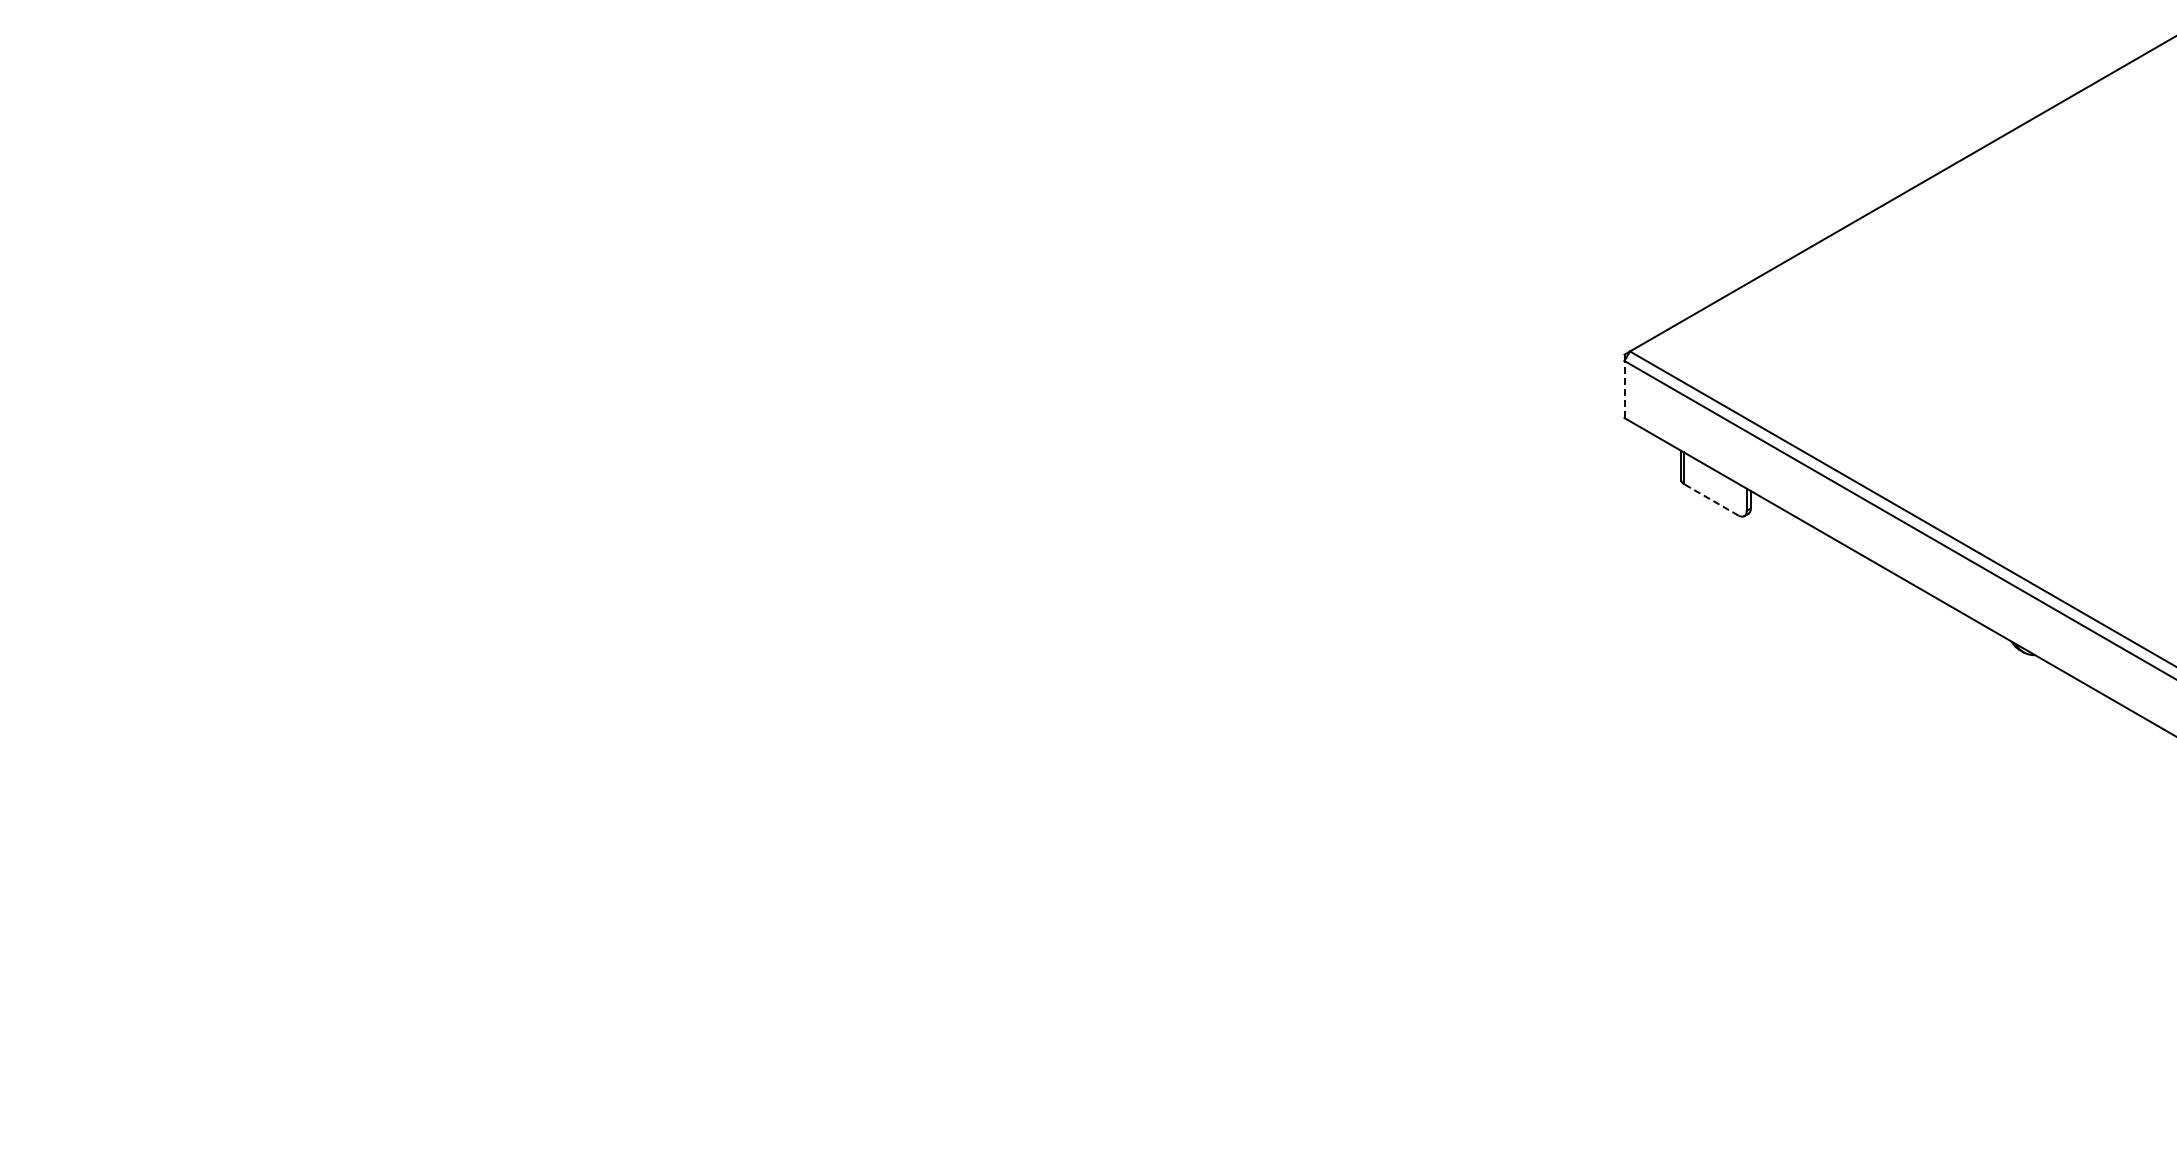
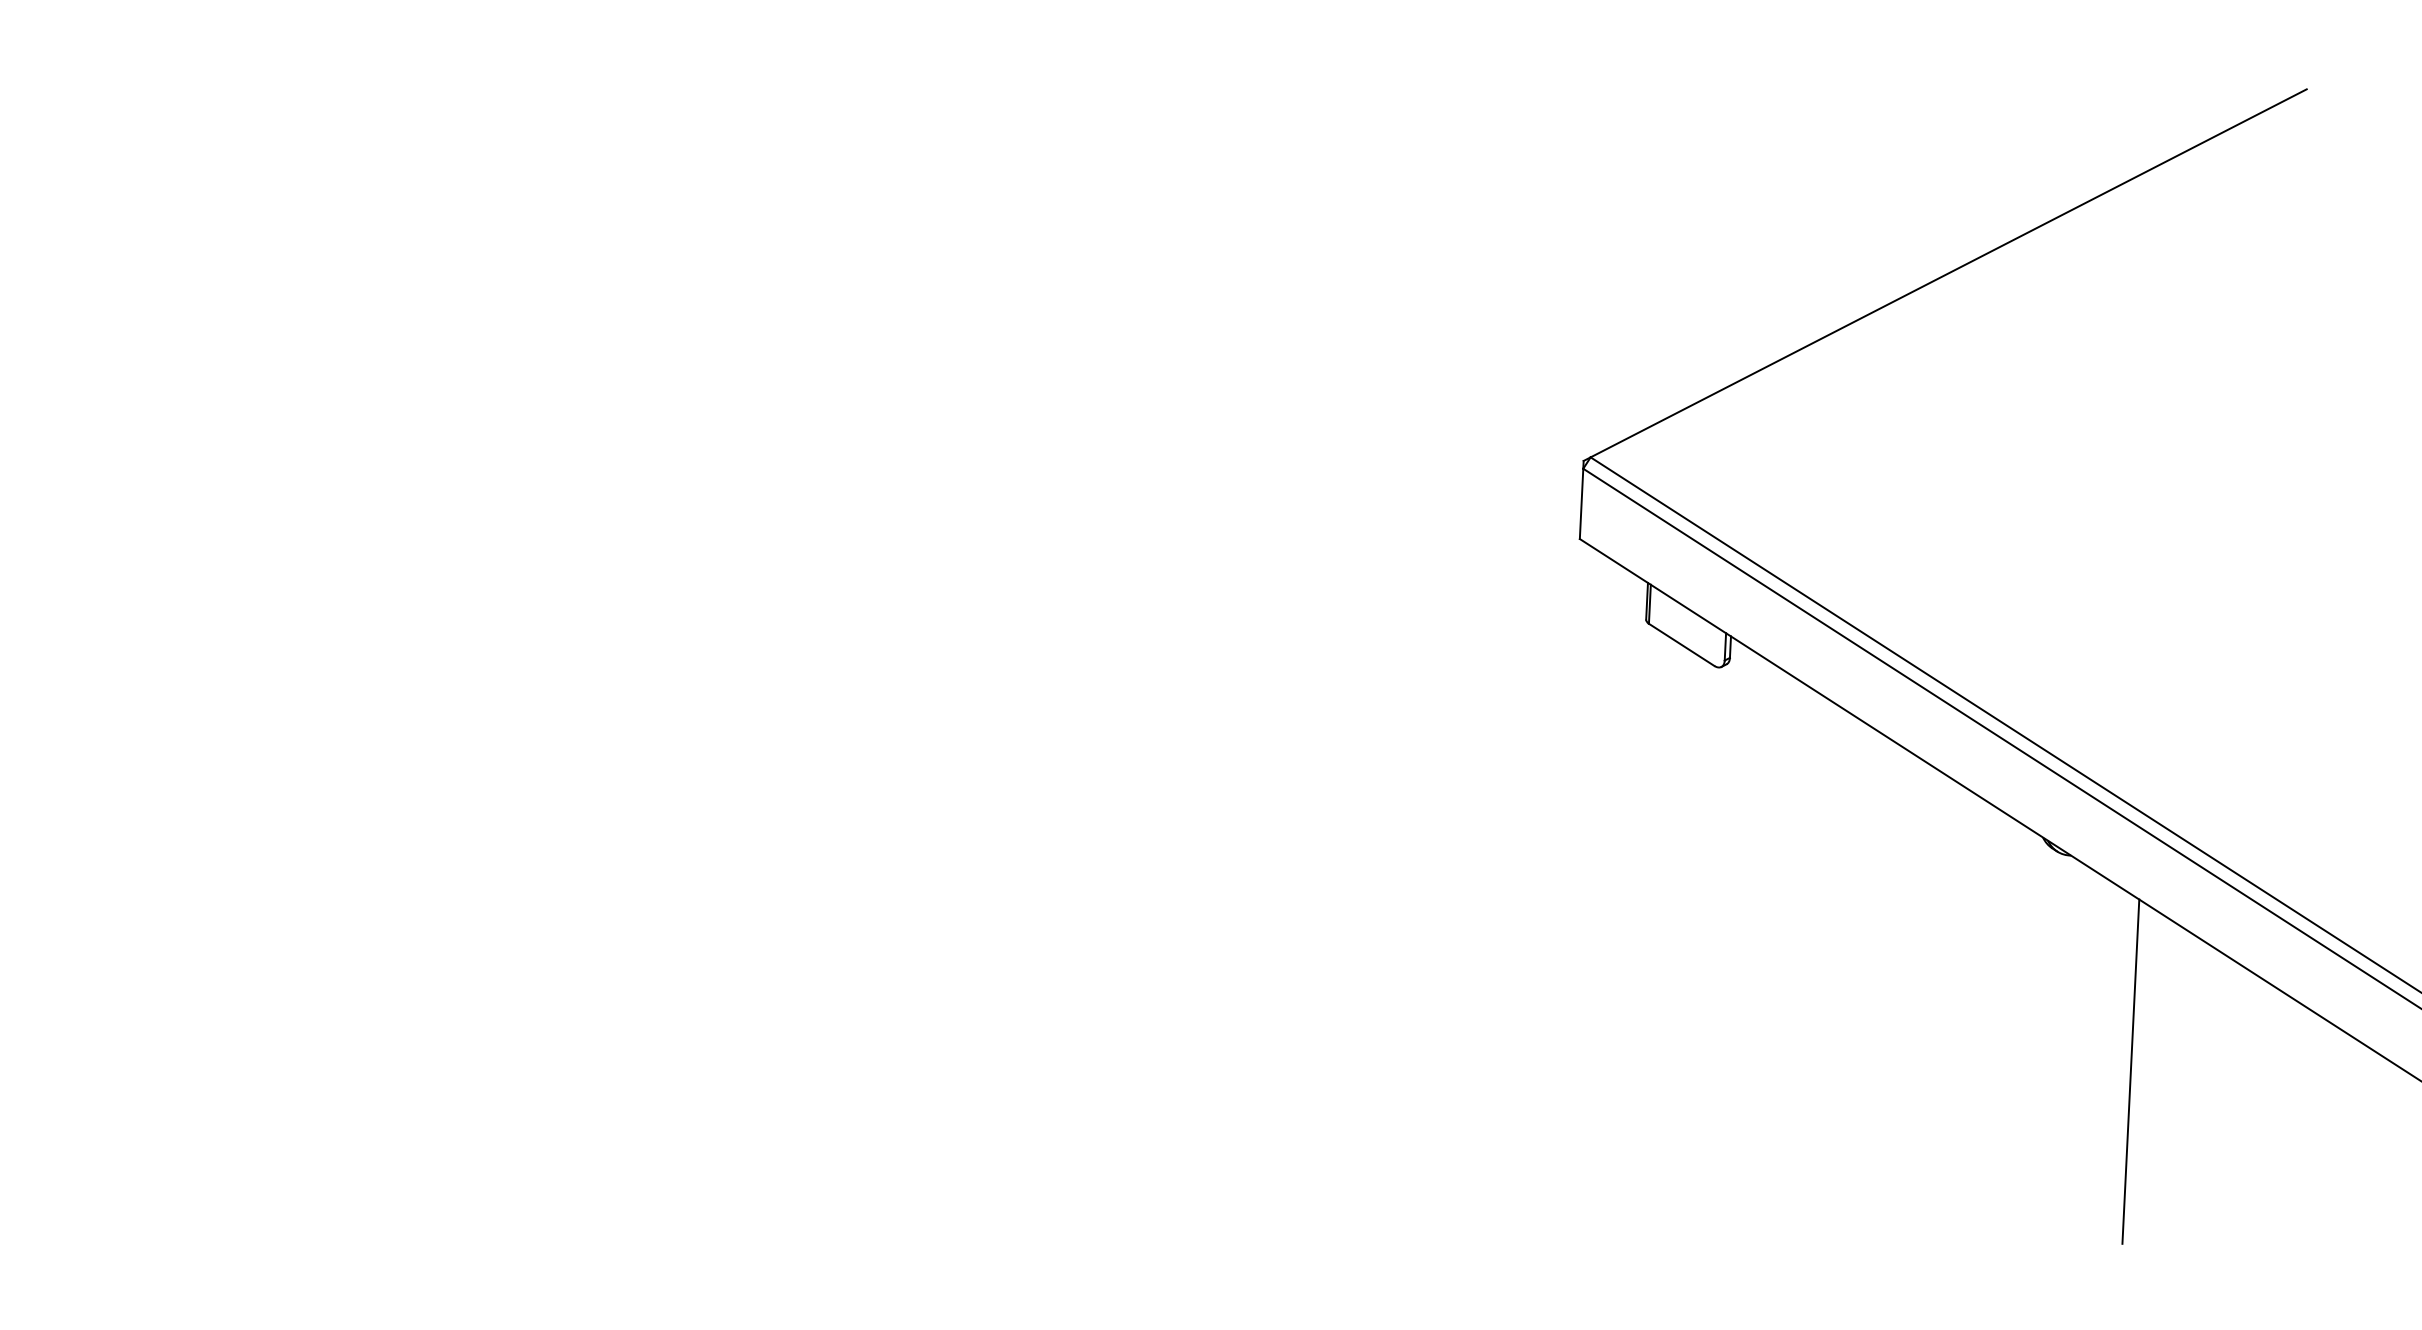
line: (1624, 389) -> (1581, 503), dashed -> solid
line: (1711, 499) -> (1682, 644), dashed -> solid
line: (2092, 827) -> (2131, 1071), added

